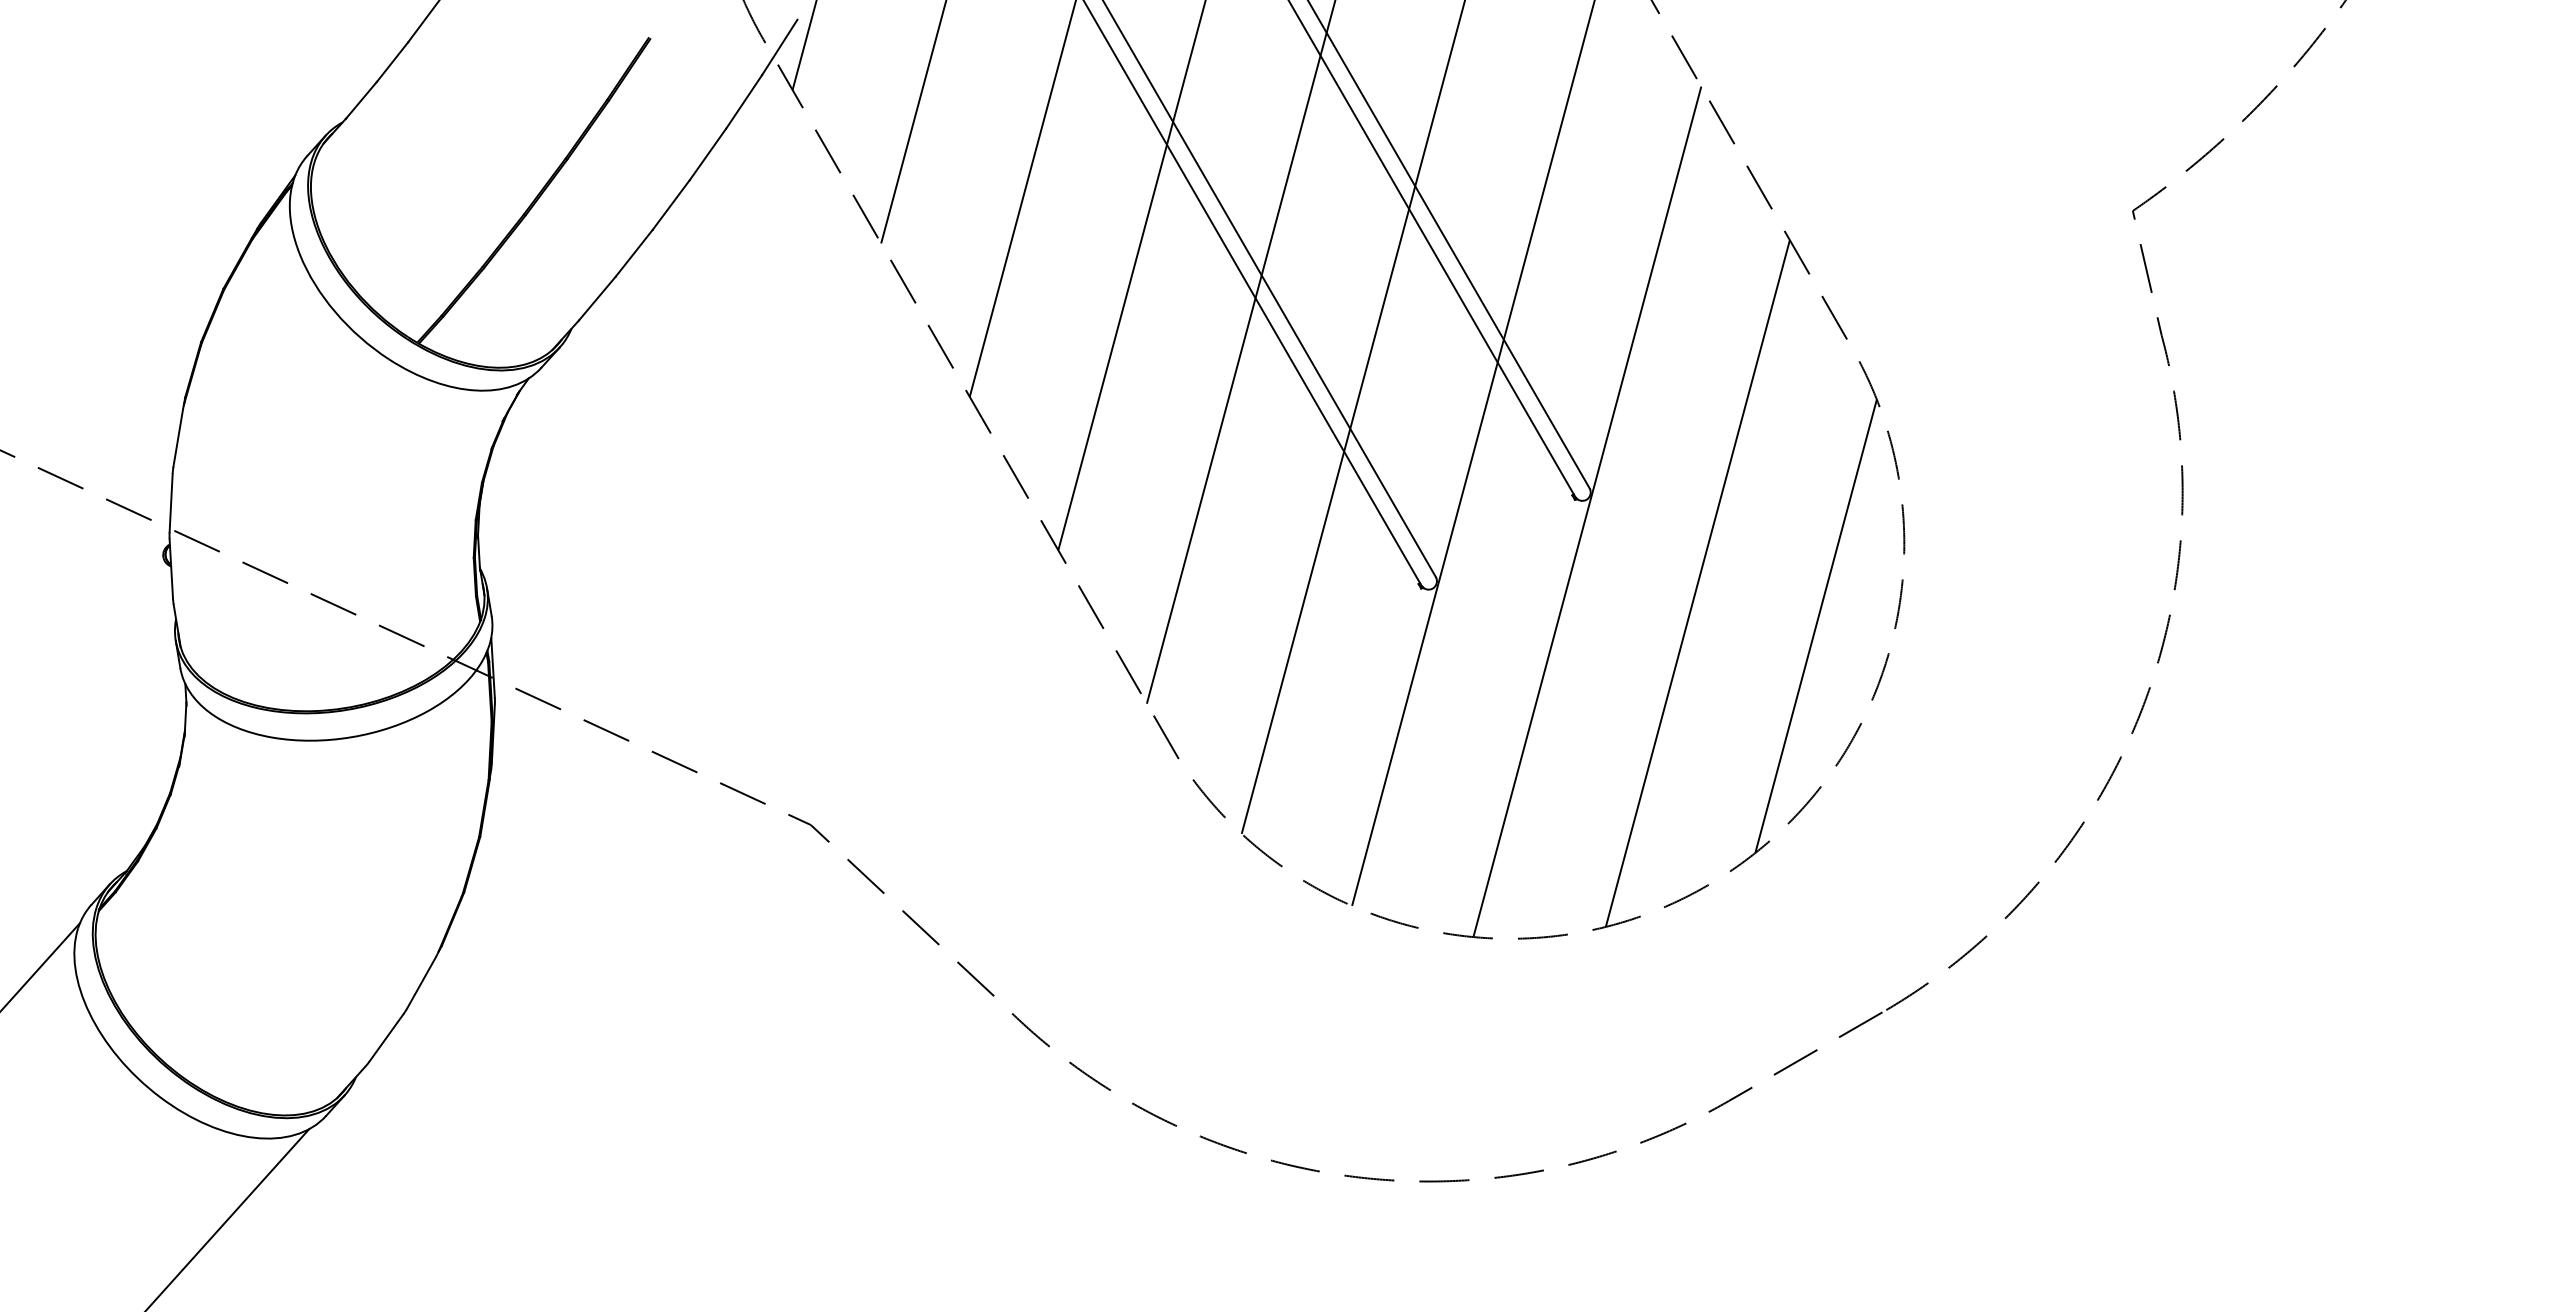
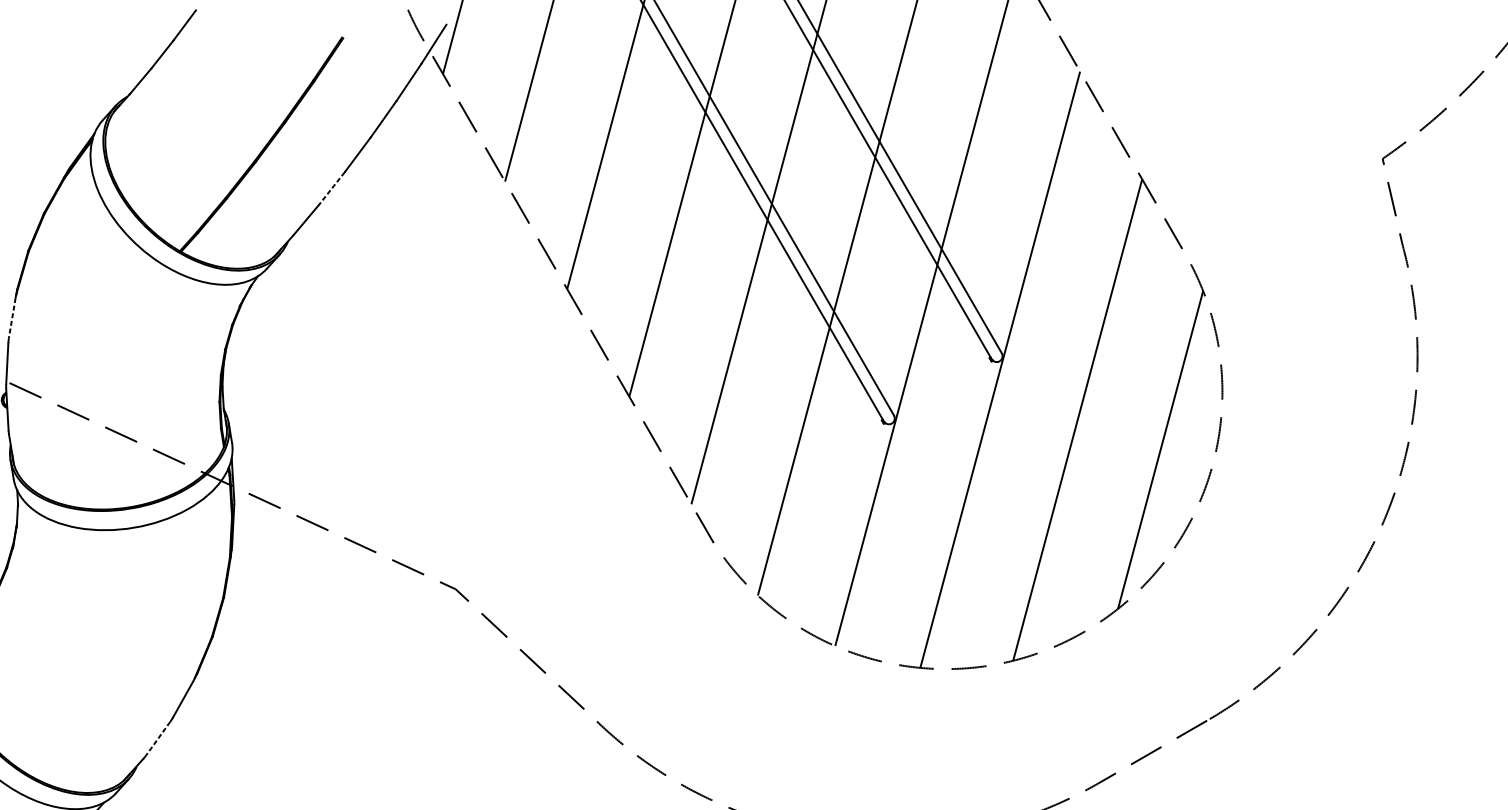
line: (634, 253) -> (332, 188), solid -> dashed
line: (178, 438) -> (12, 318), solid -> dashed
line: (386, 1038) -> (158, 739), solid -> dashed

